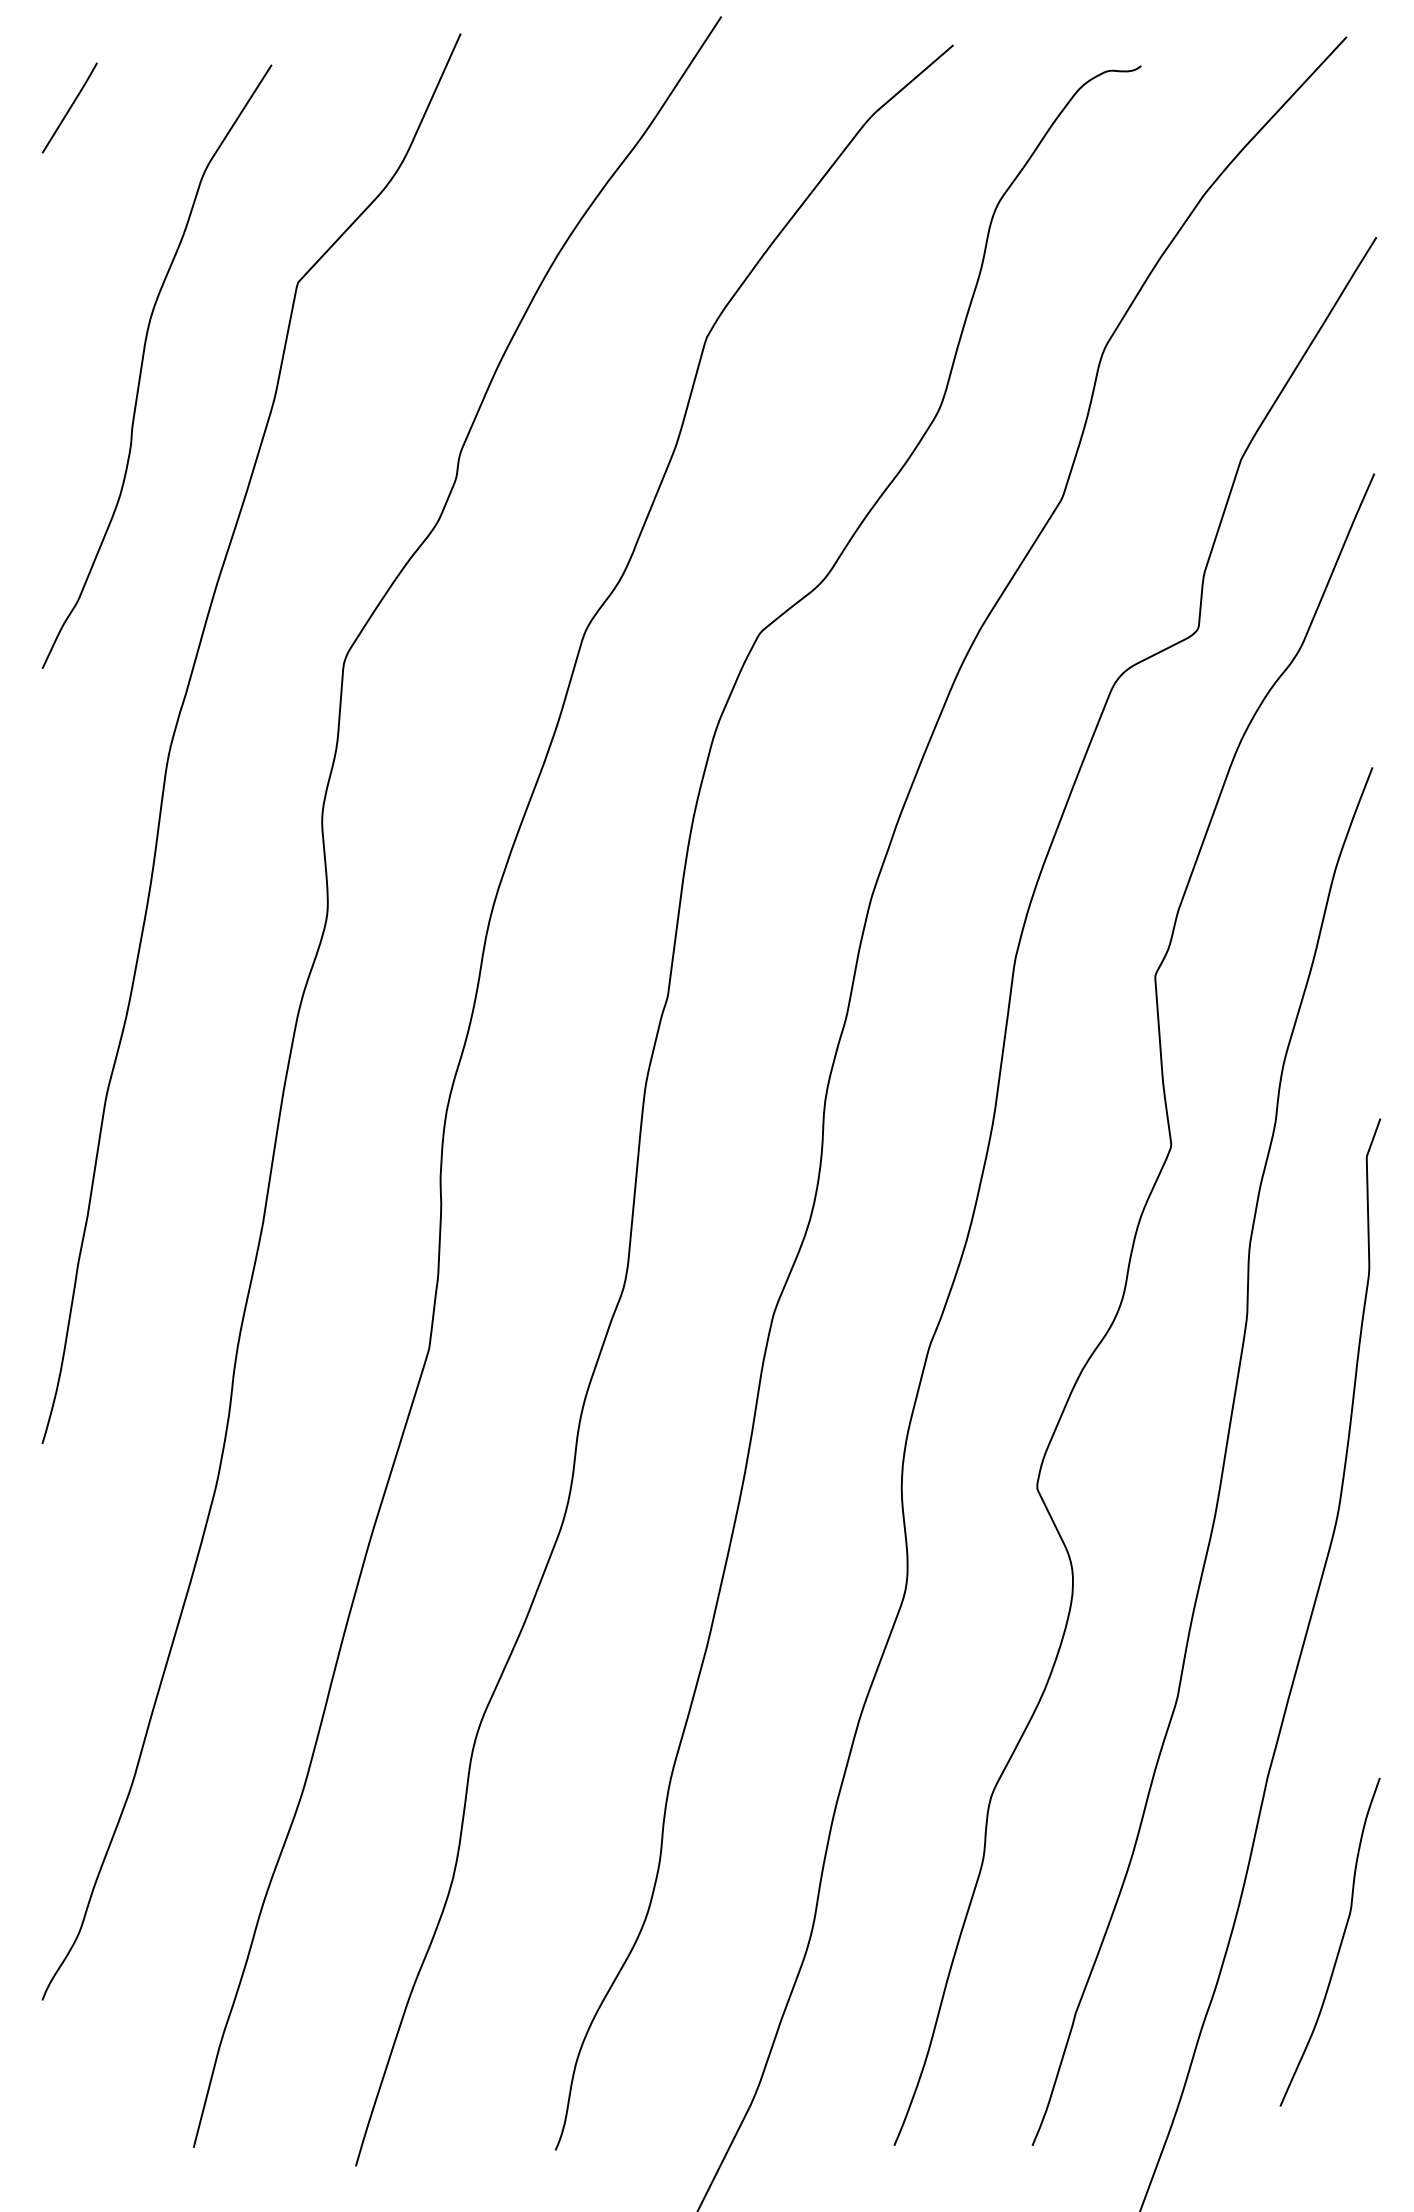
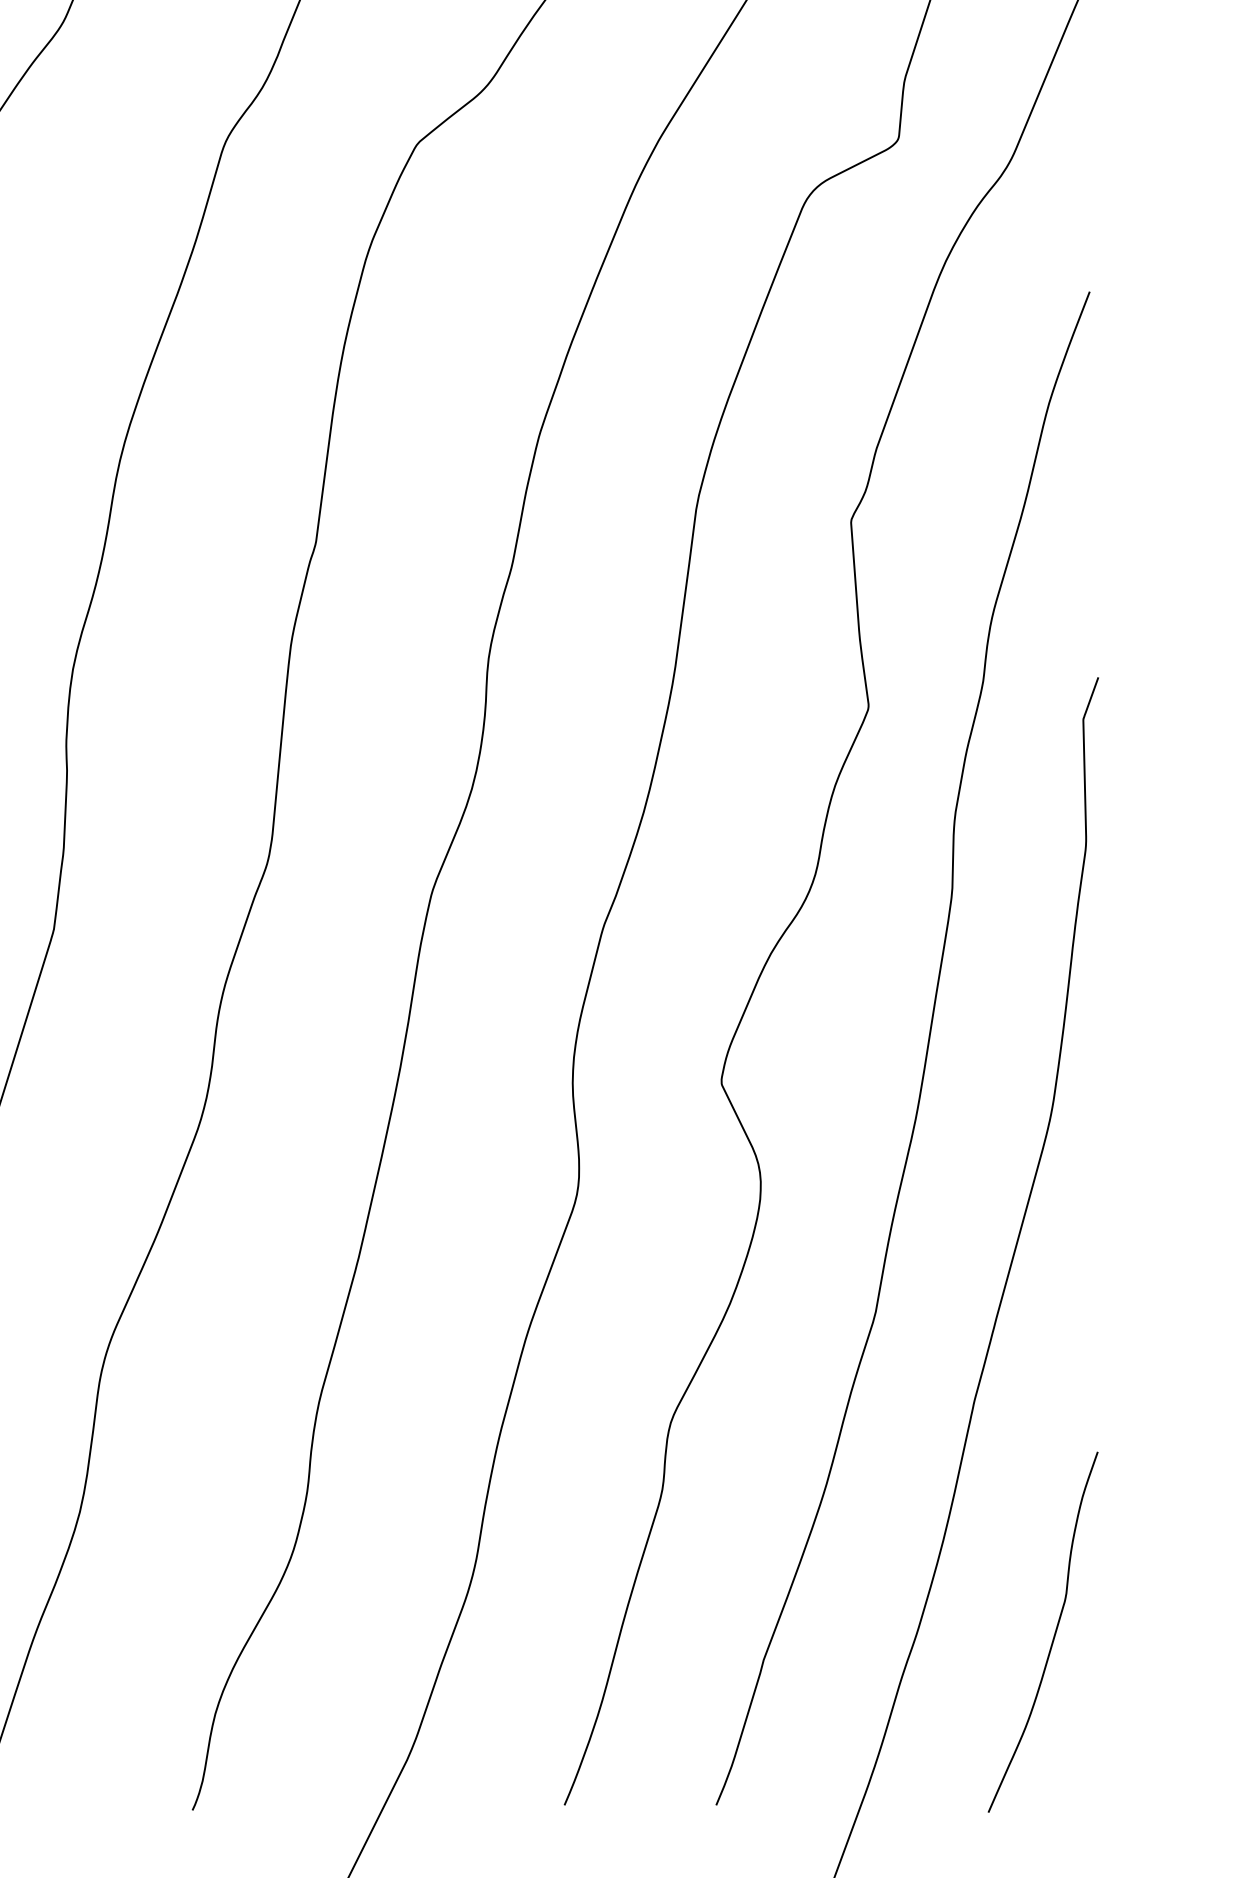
curve: (1339, 1945) -> (1053, 1635), moved

